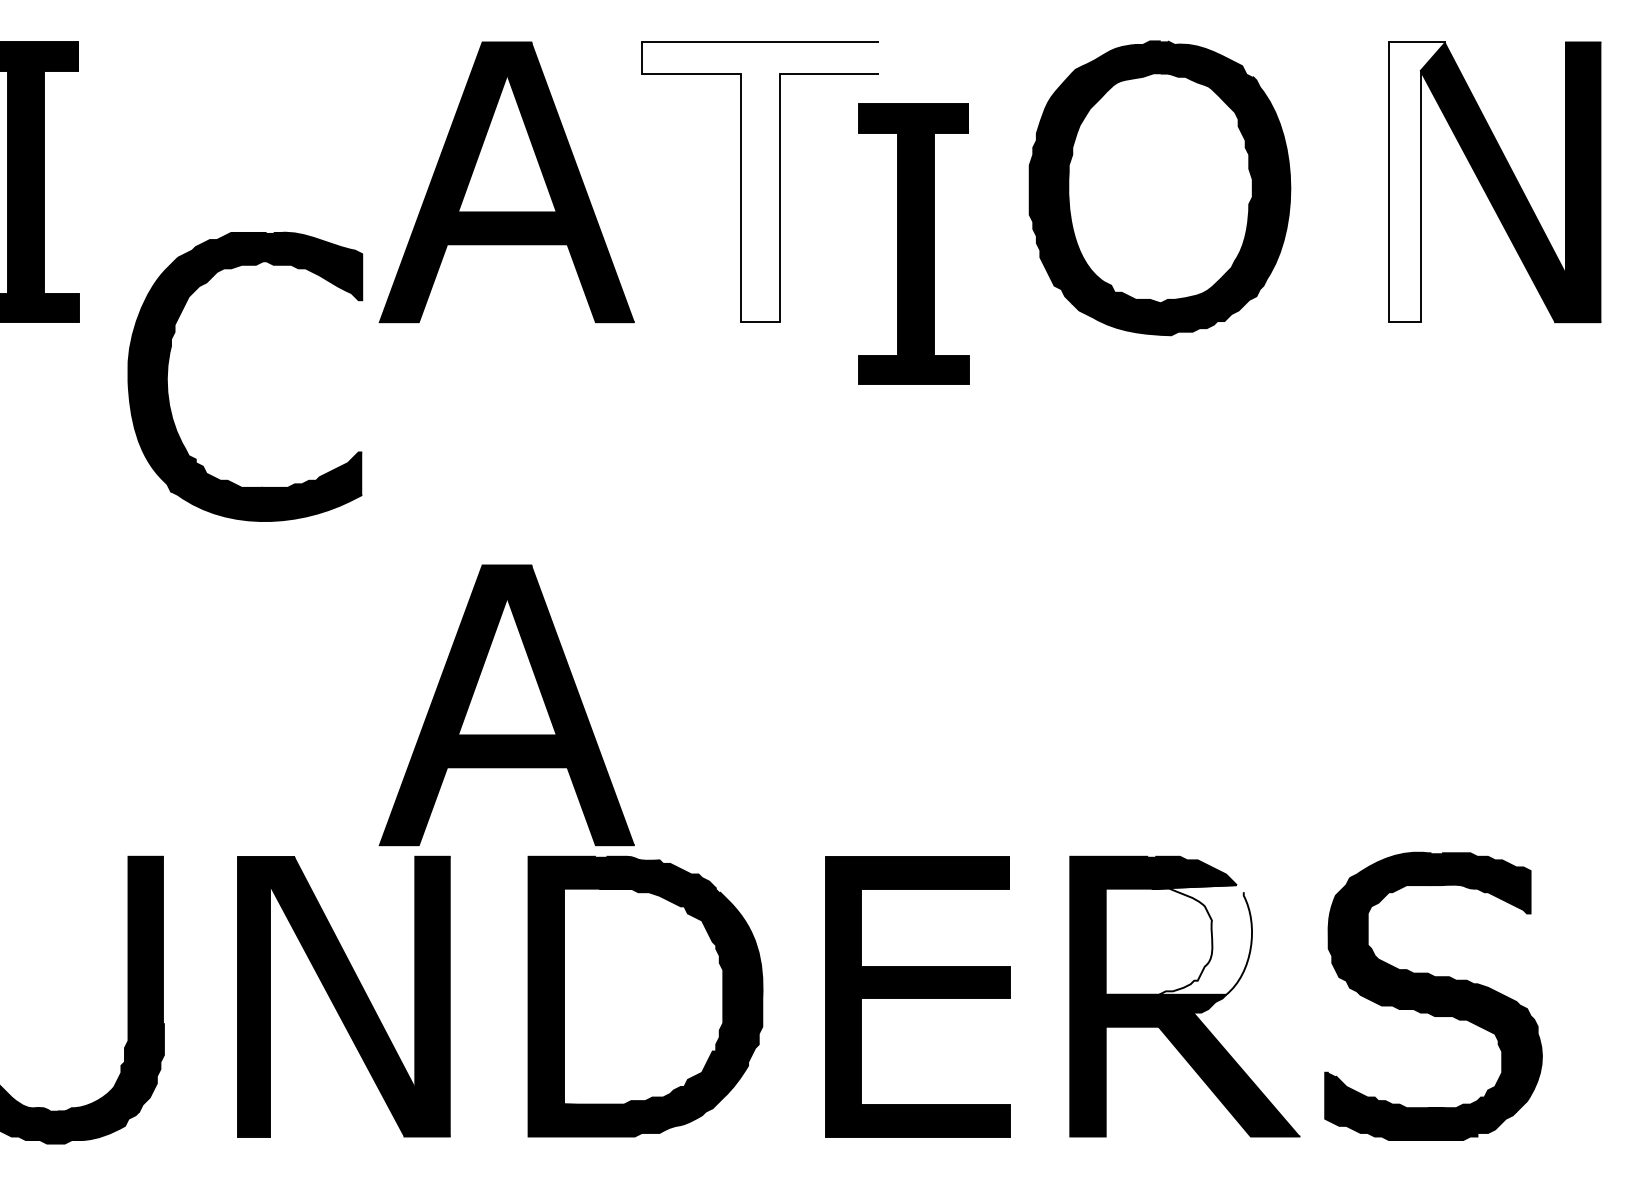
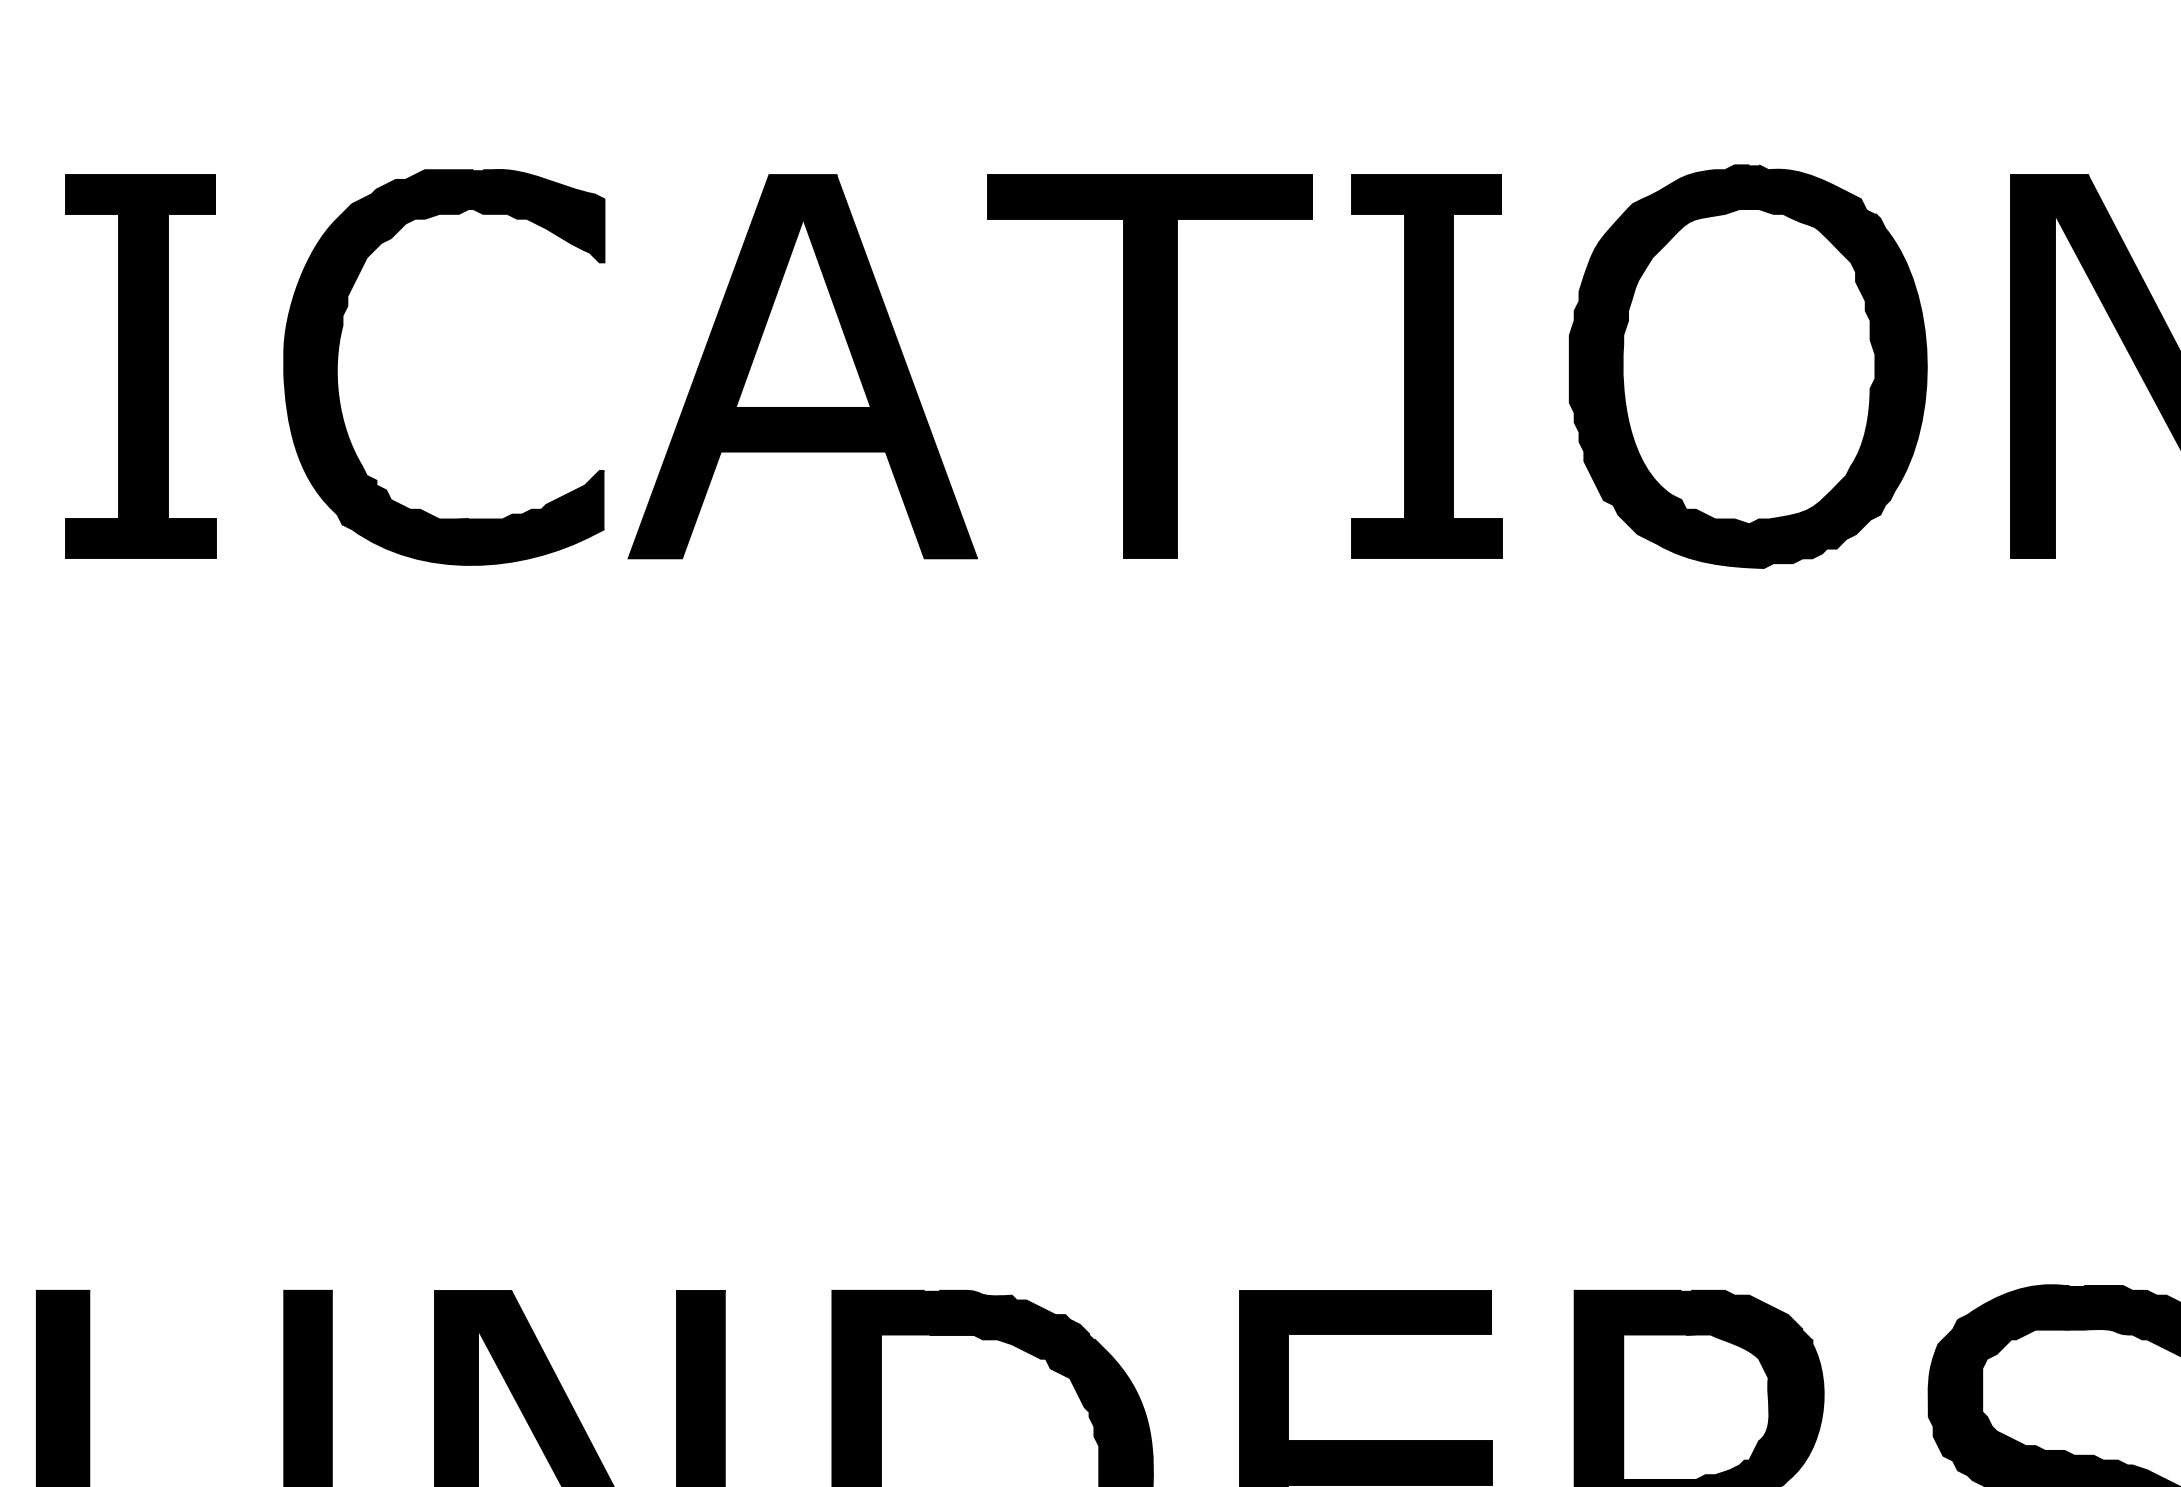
fill: (760, 182) -> (1150, 366), added
fill: (1416, 182) -> (2049, 366), added
part: (1159, 188) -> (1747, 366), moved
part: (913, 243) -> (1425, 365), moved
part: (168, 371) -> (339, 360), moved
part: (506, 705) -> (802, 1083), removed
fill: (1178, 939) -> (1722, 1404), added

